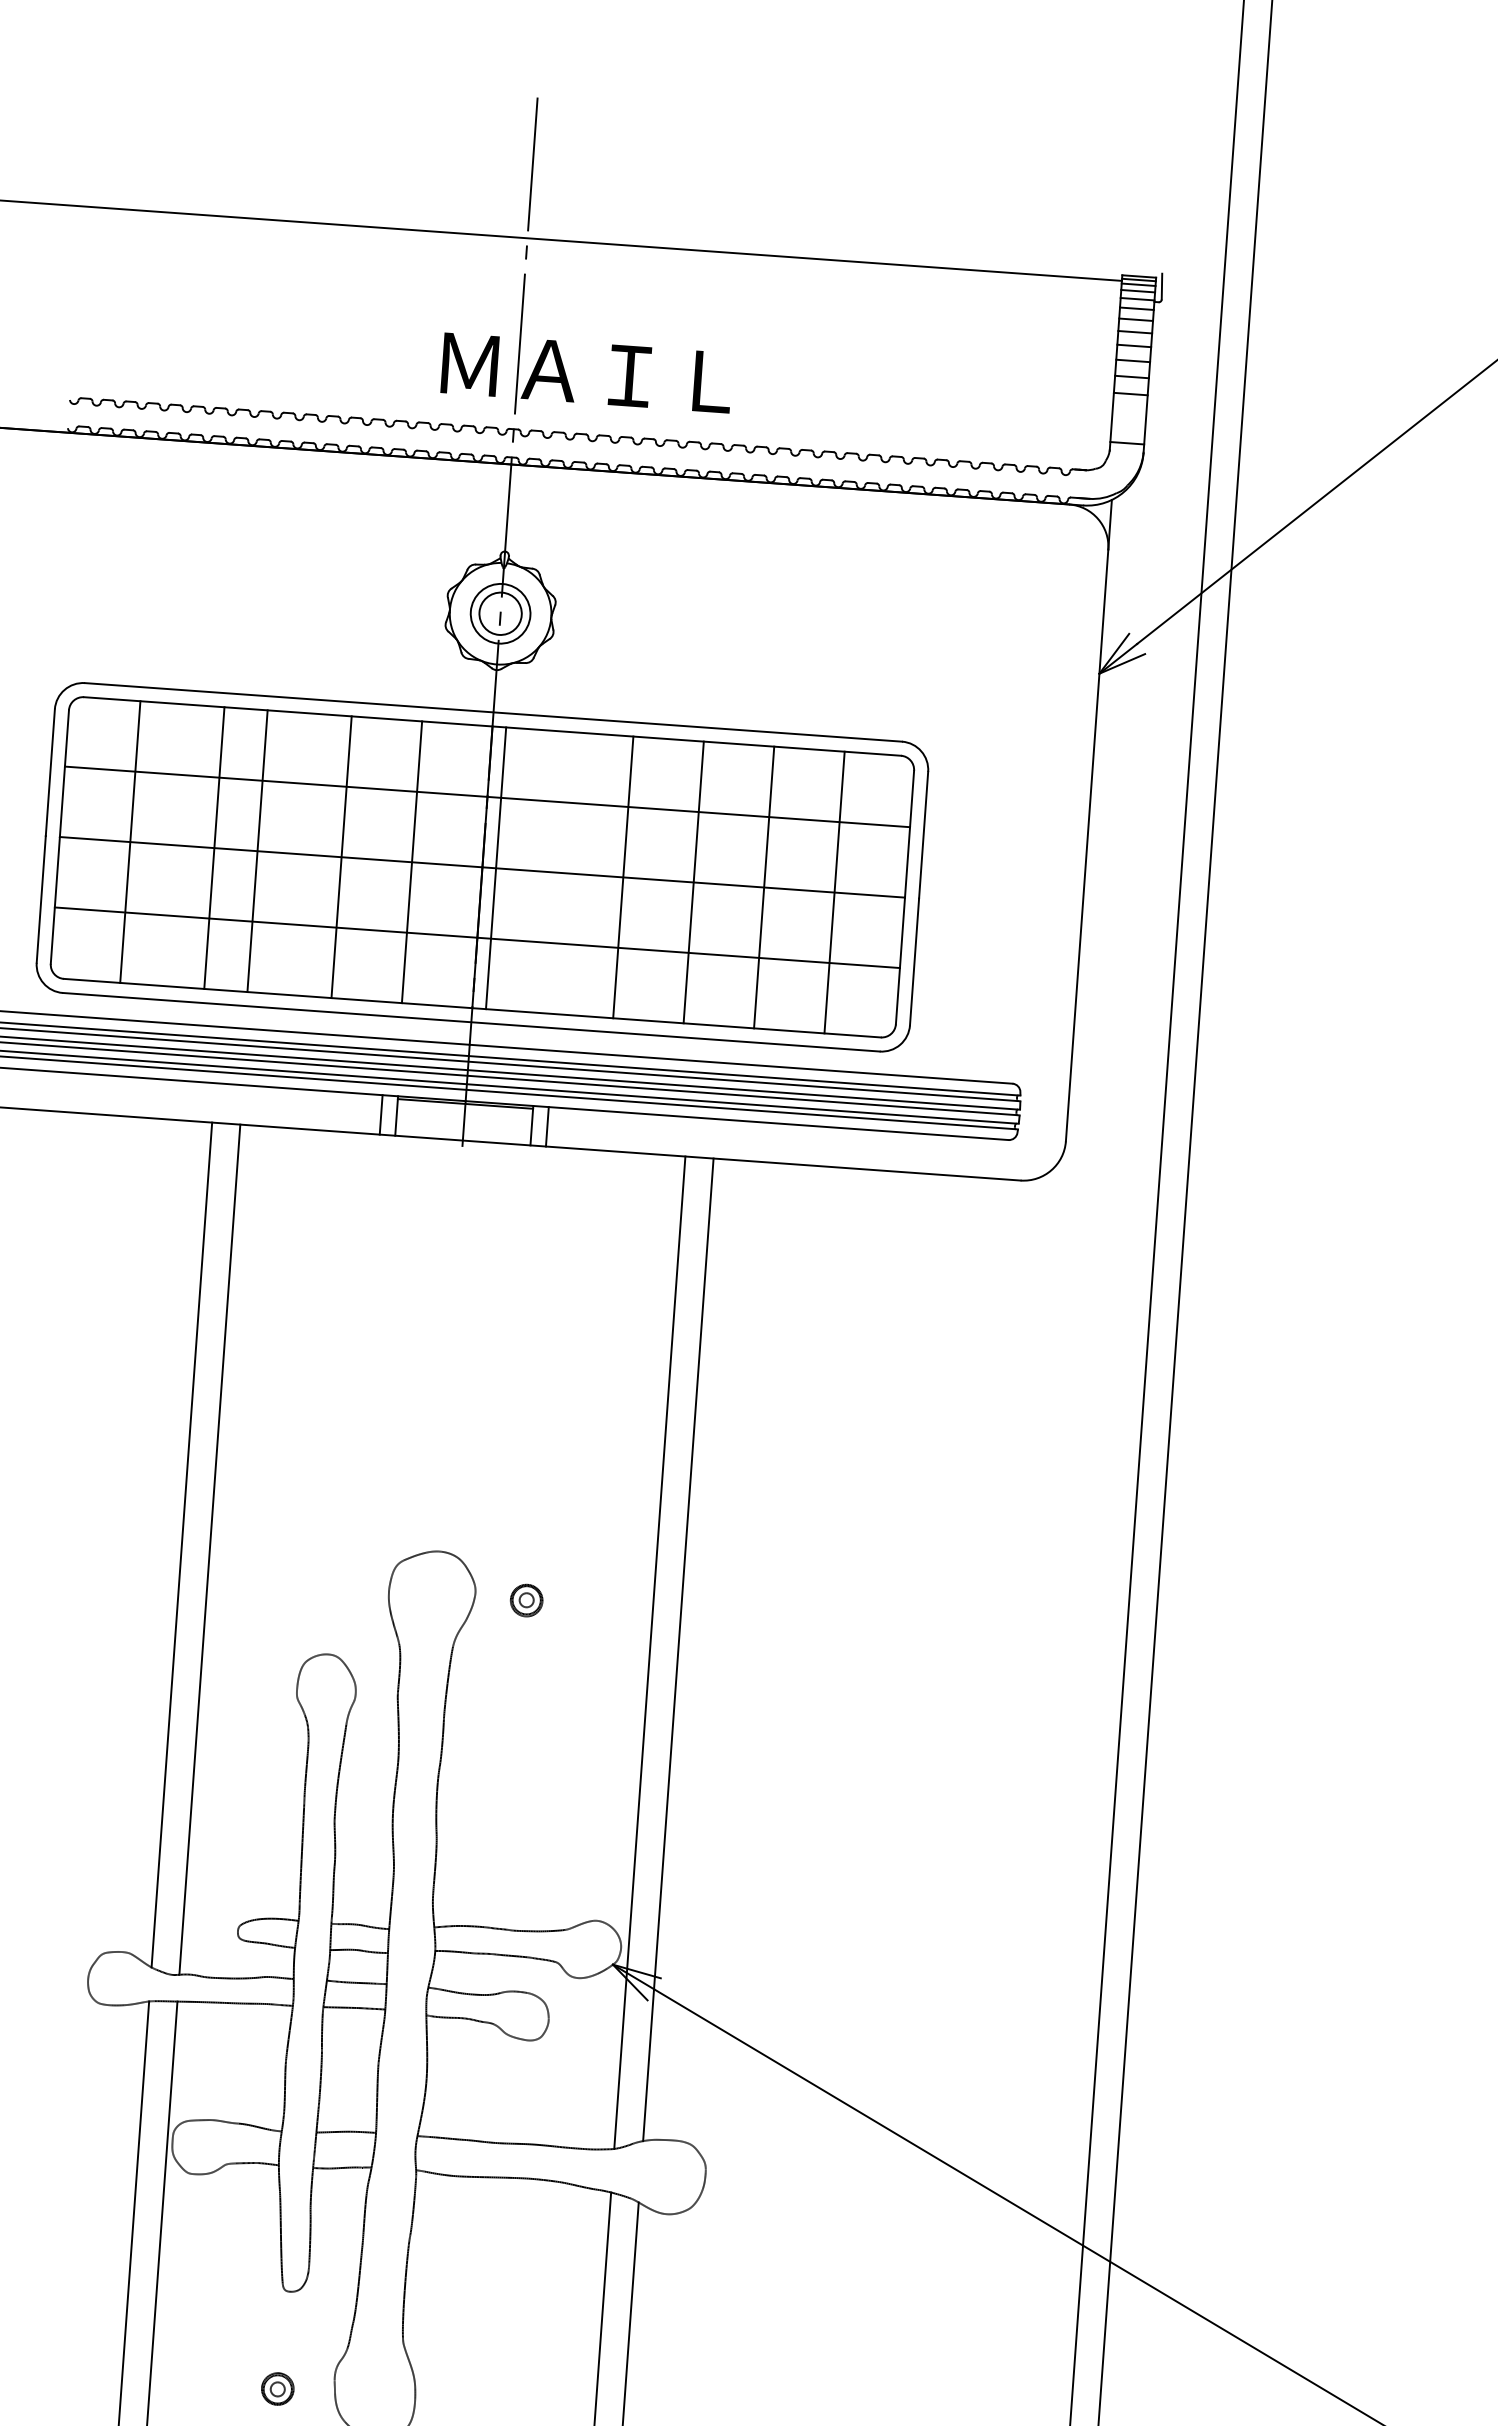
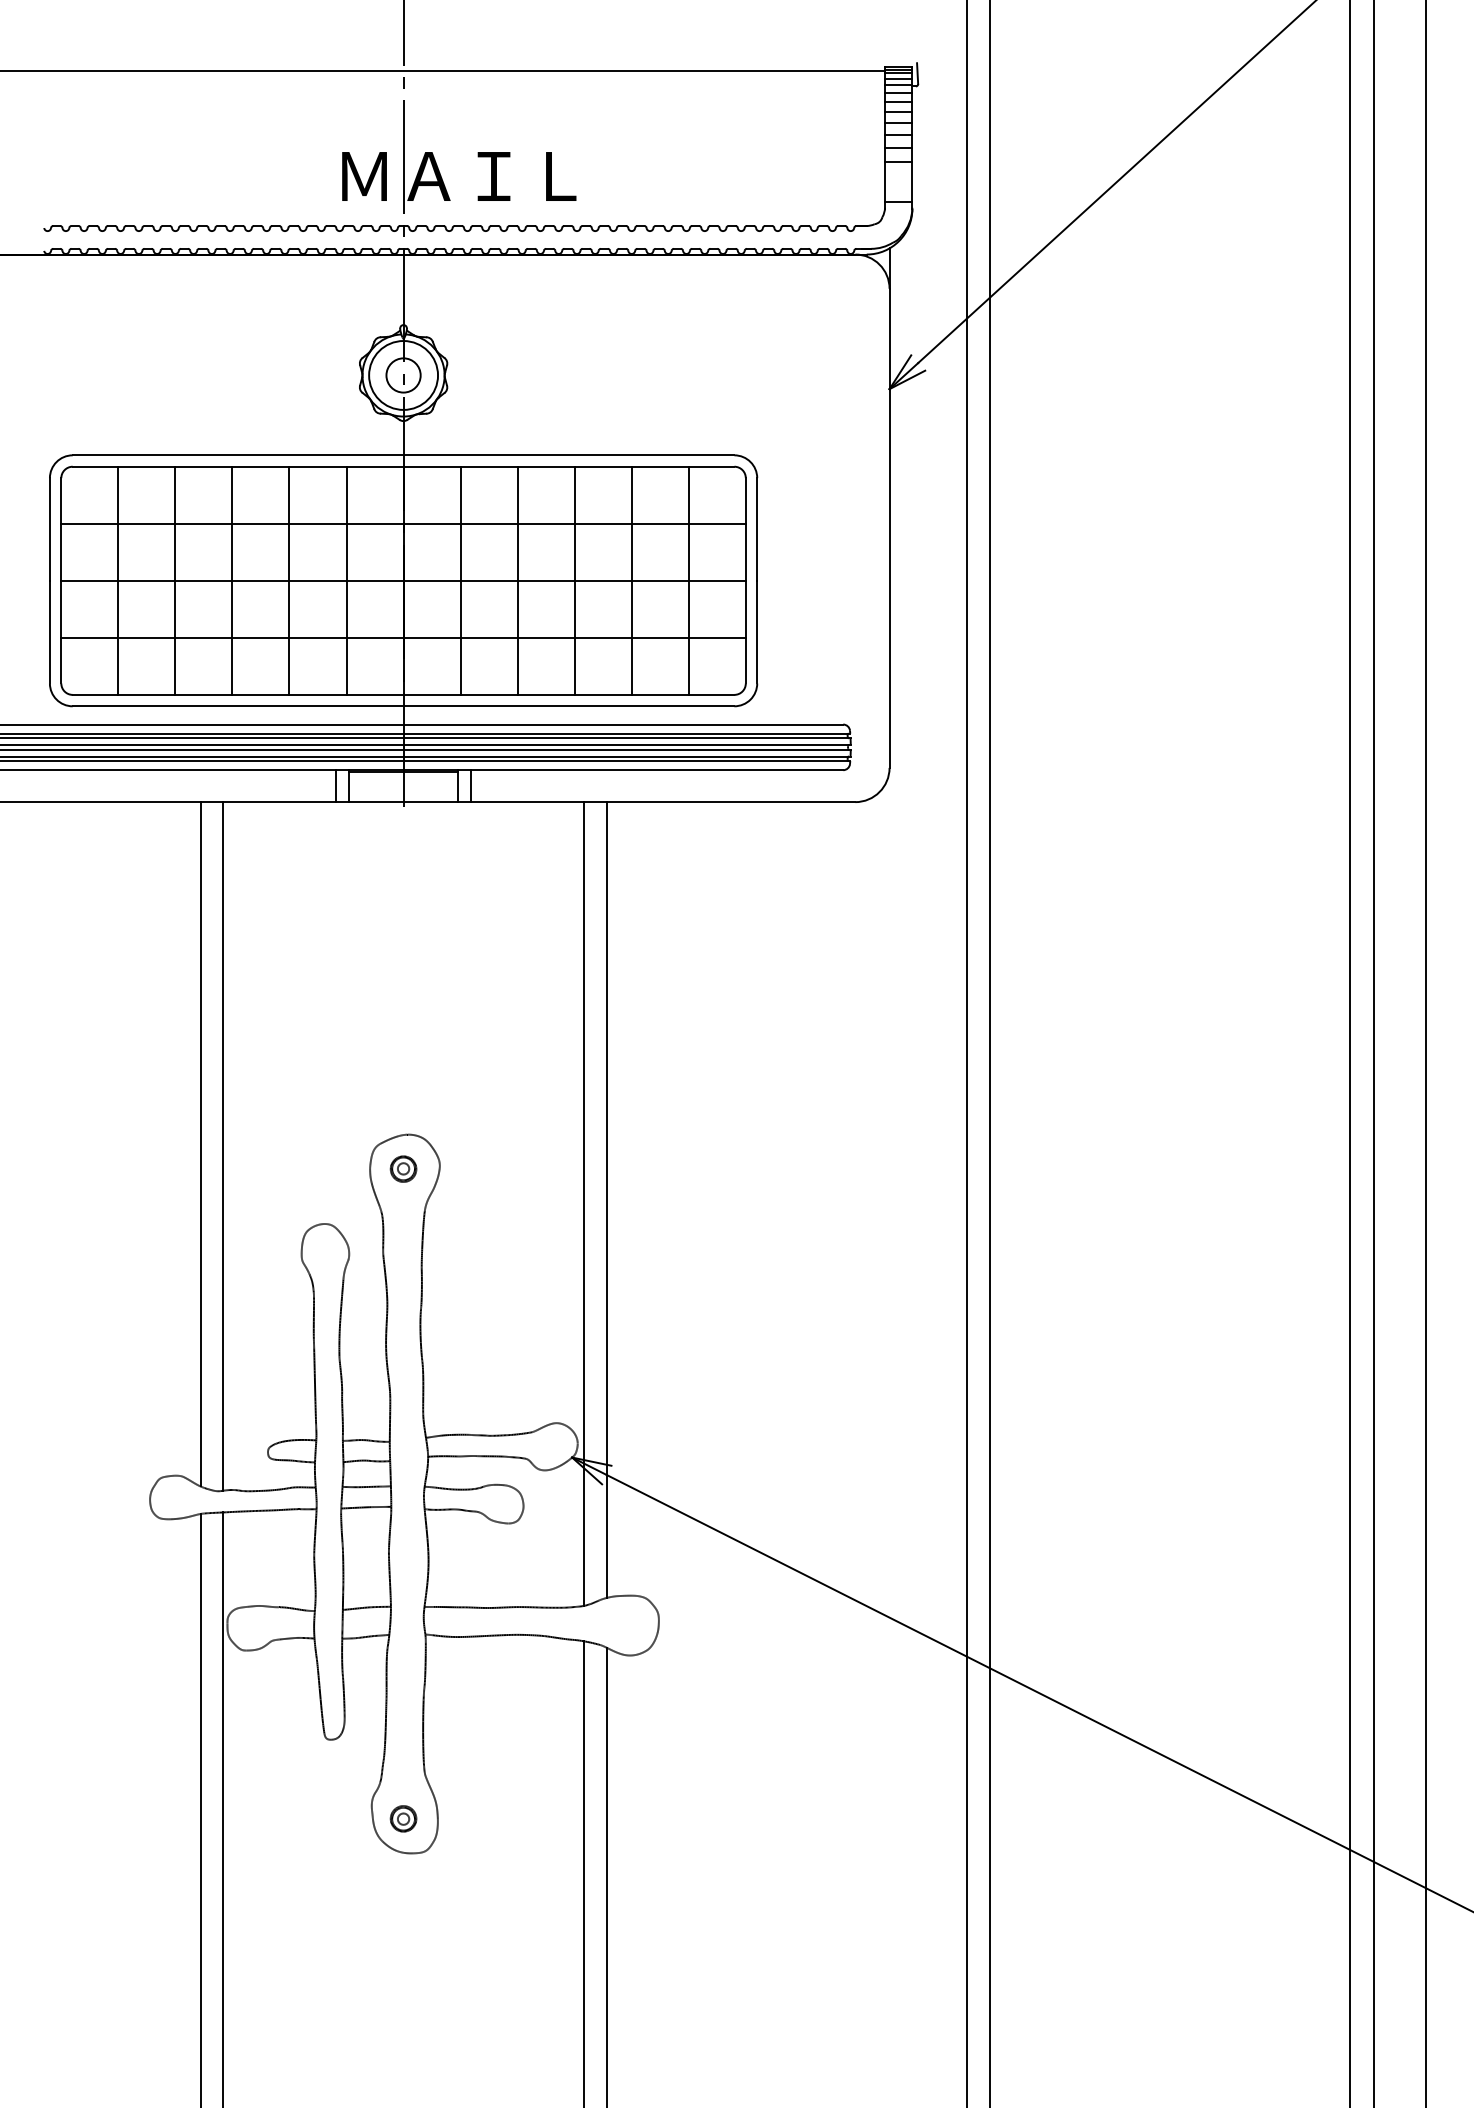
circle: (500, 613) -> (403, 375), size x1.43
line: (214, 847) -> (232, 580), moved
line: (257, 850) -> (175, 580), moved
line: (495, 867) -> (460, 580), moved
part: (526, 1599) -> (403, 1168), moved
part: (277, 2388) -> (403, 1818), moved

